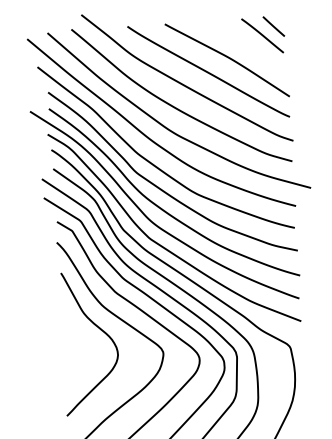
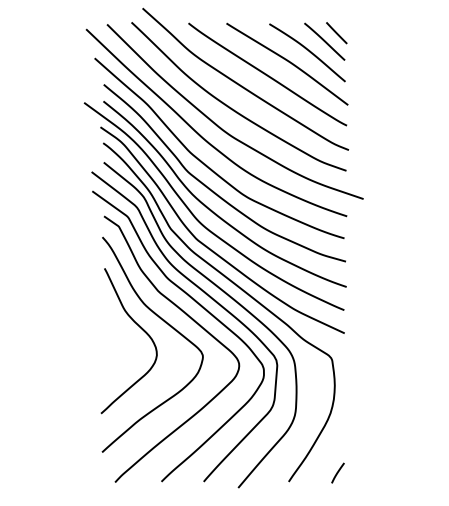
curve: (247, 46) -> (308, 51), added

